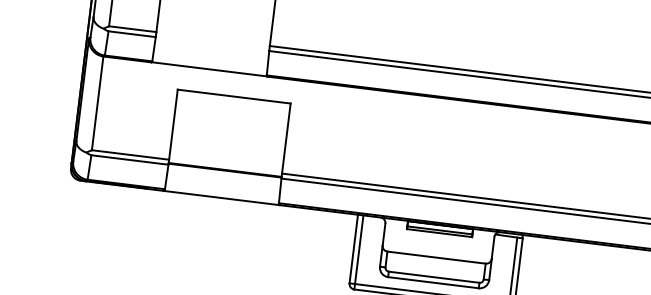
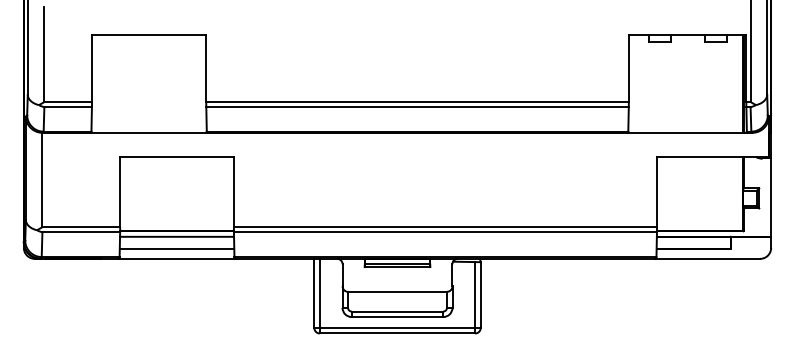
line: (224, 175) -> (177, 236), added
line: (222, 187) -> (176, 248), added

